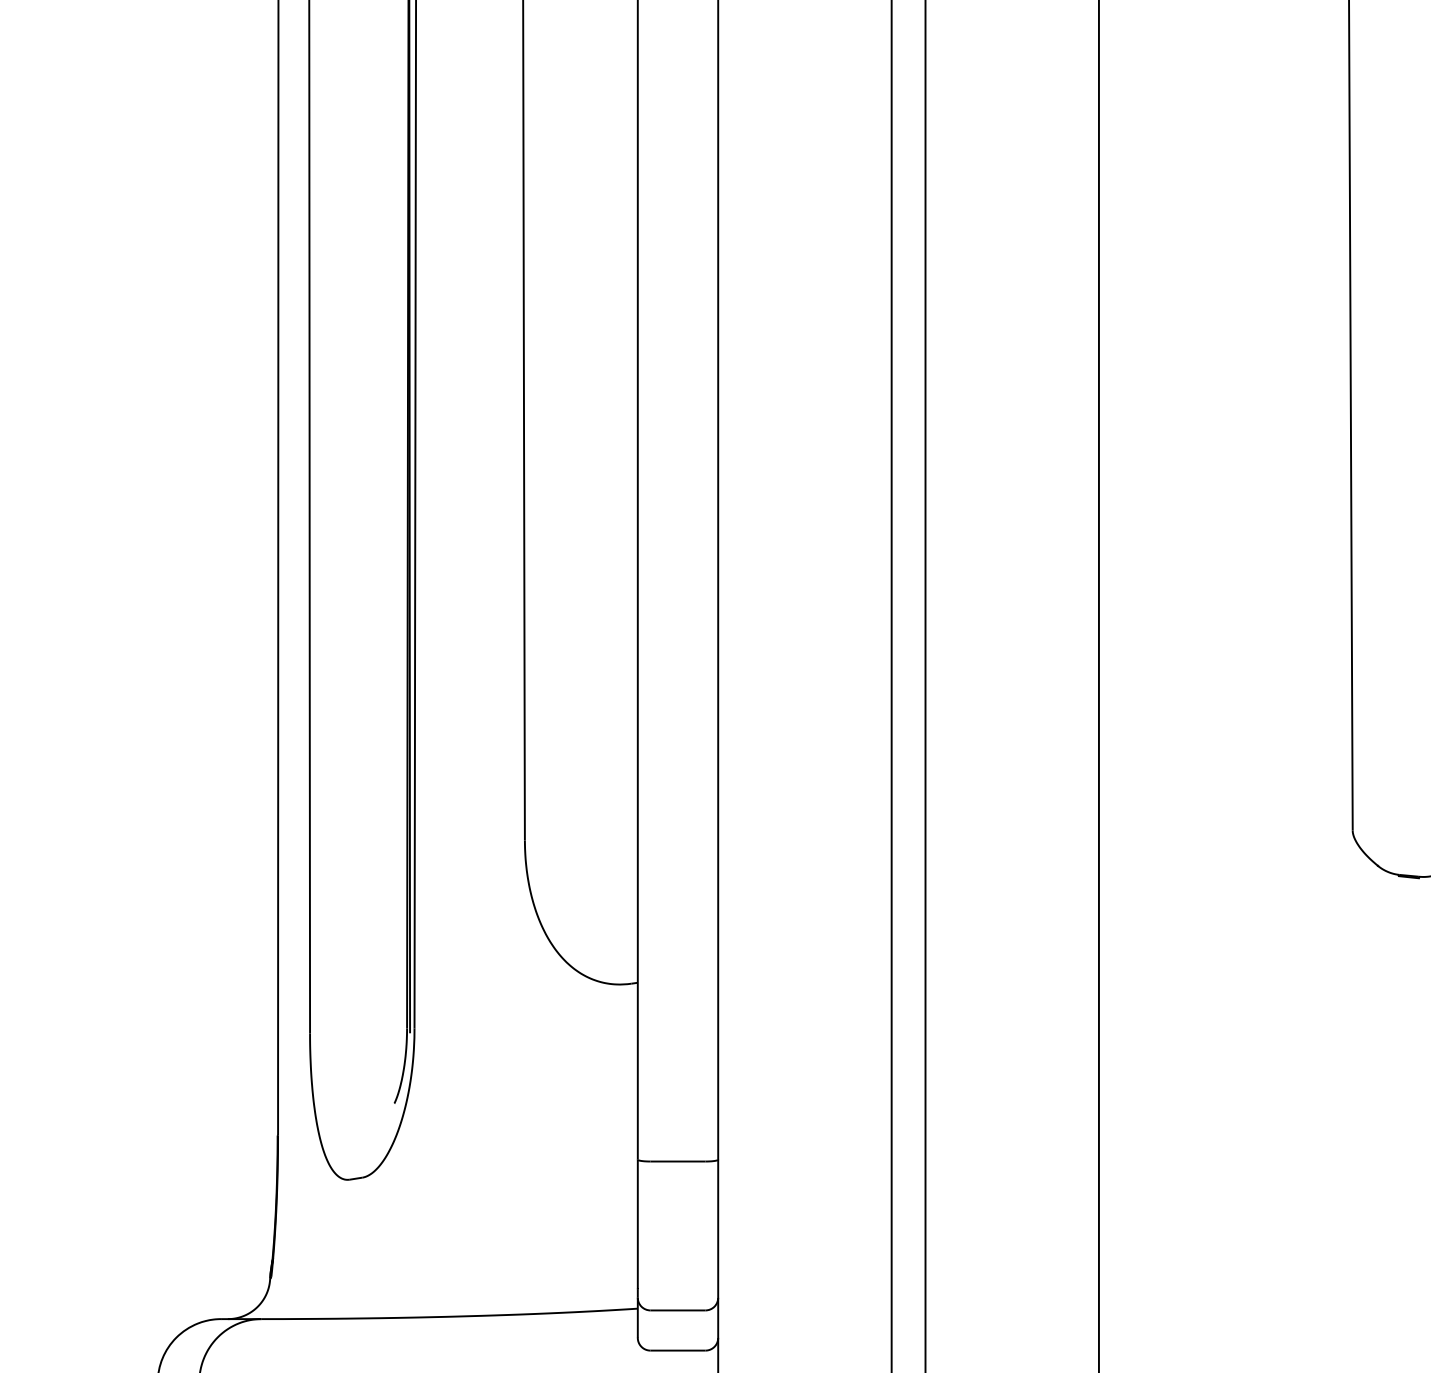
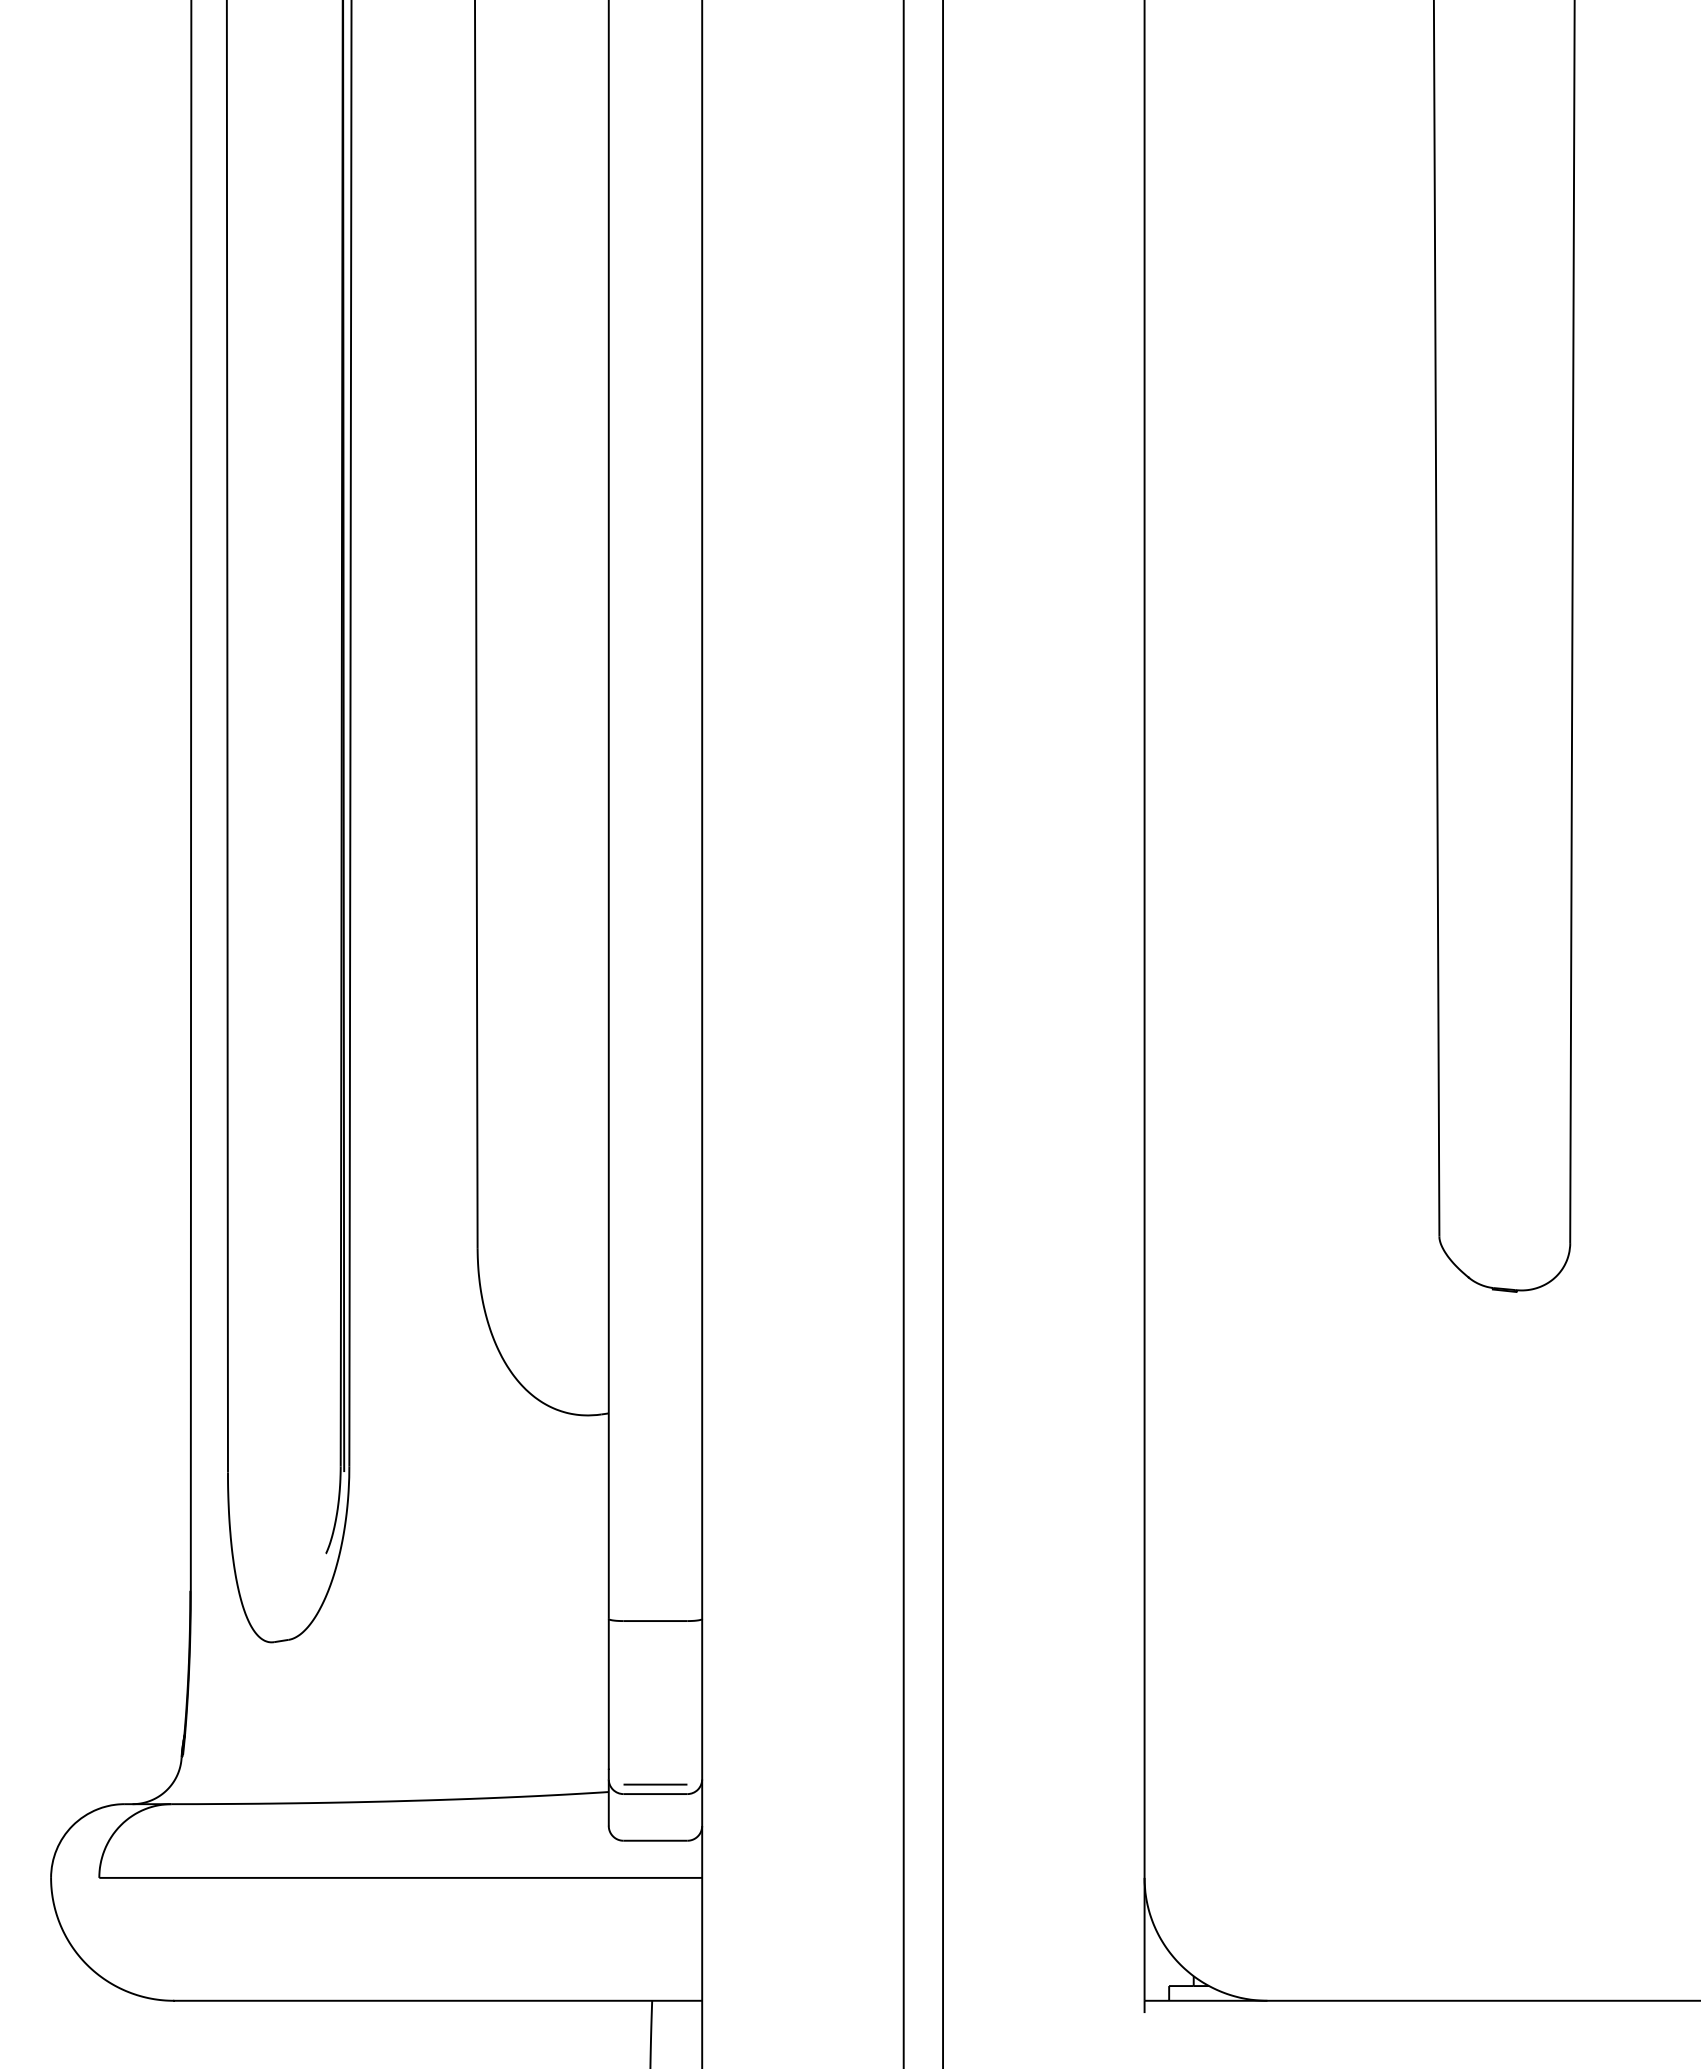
line: (678, 1302) -> (655, 1784), added

